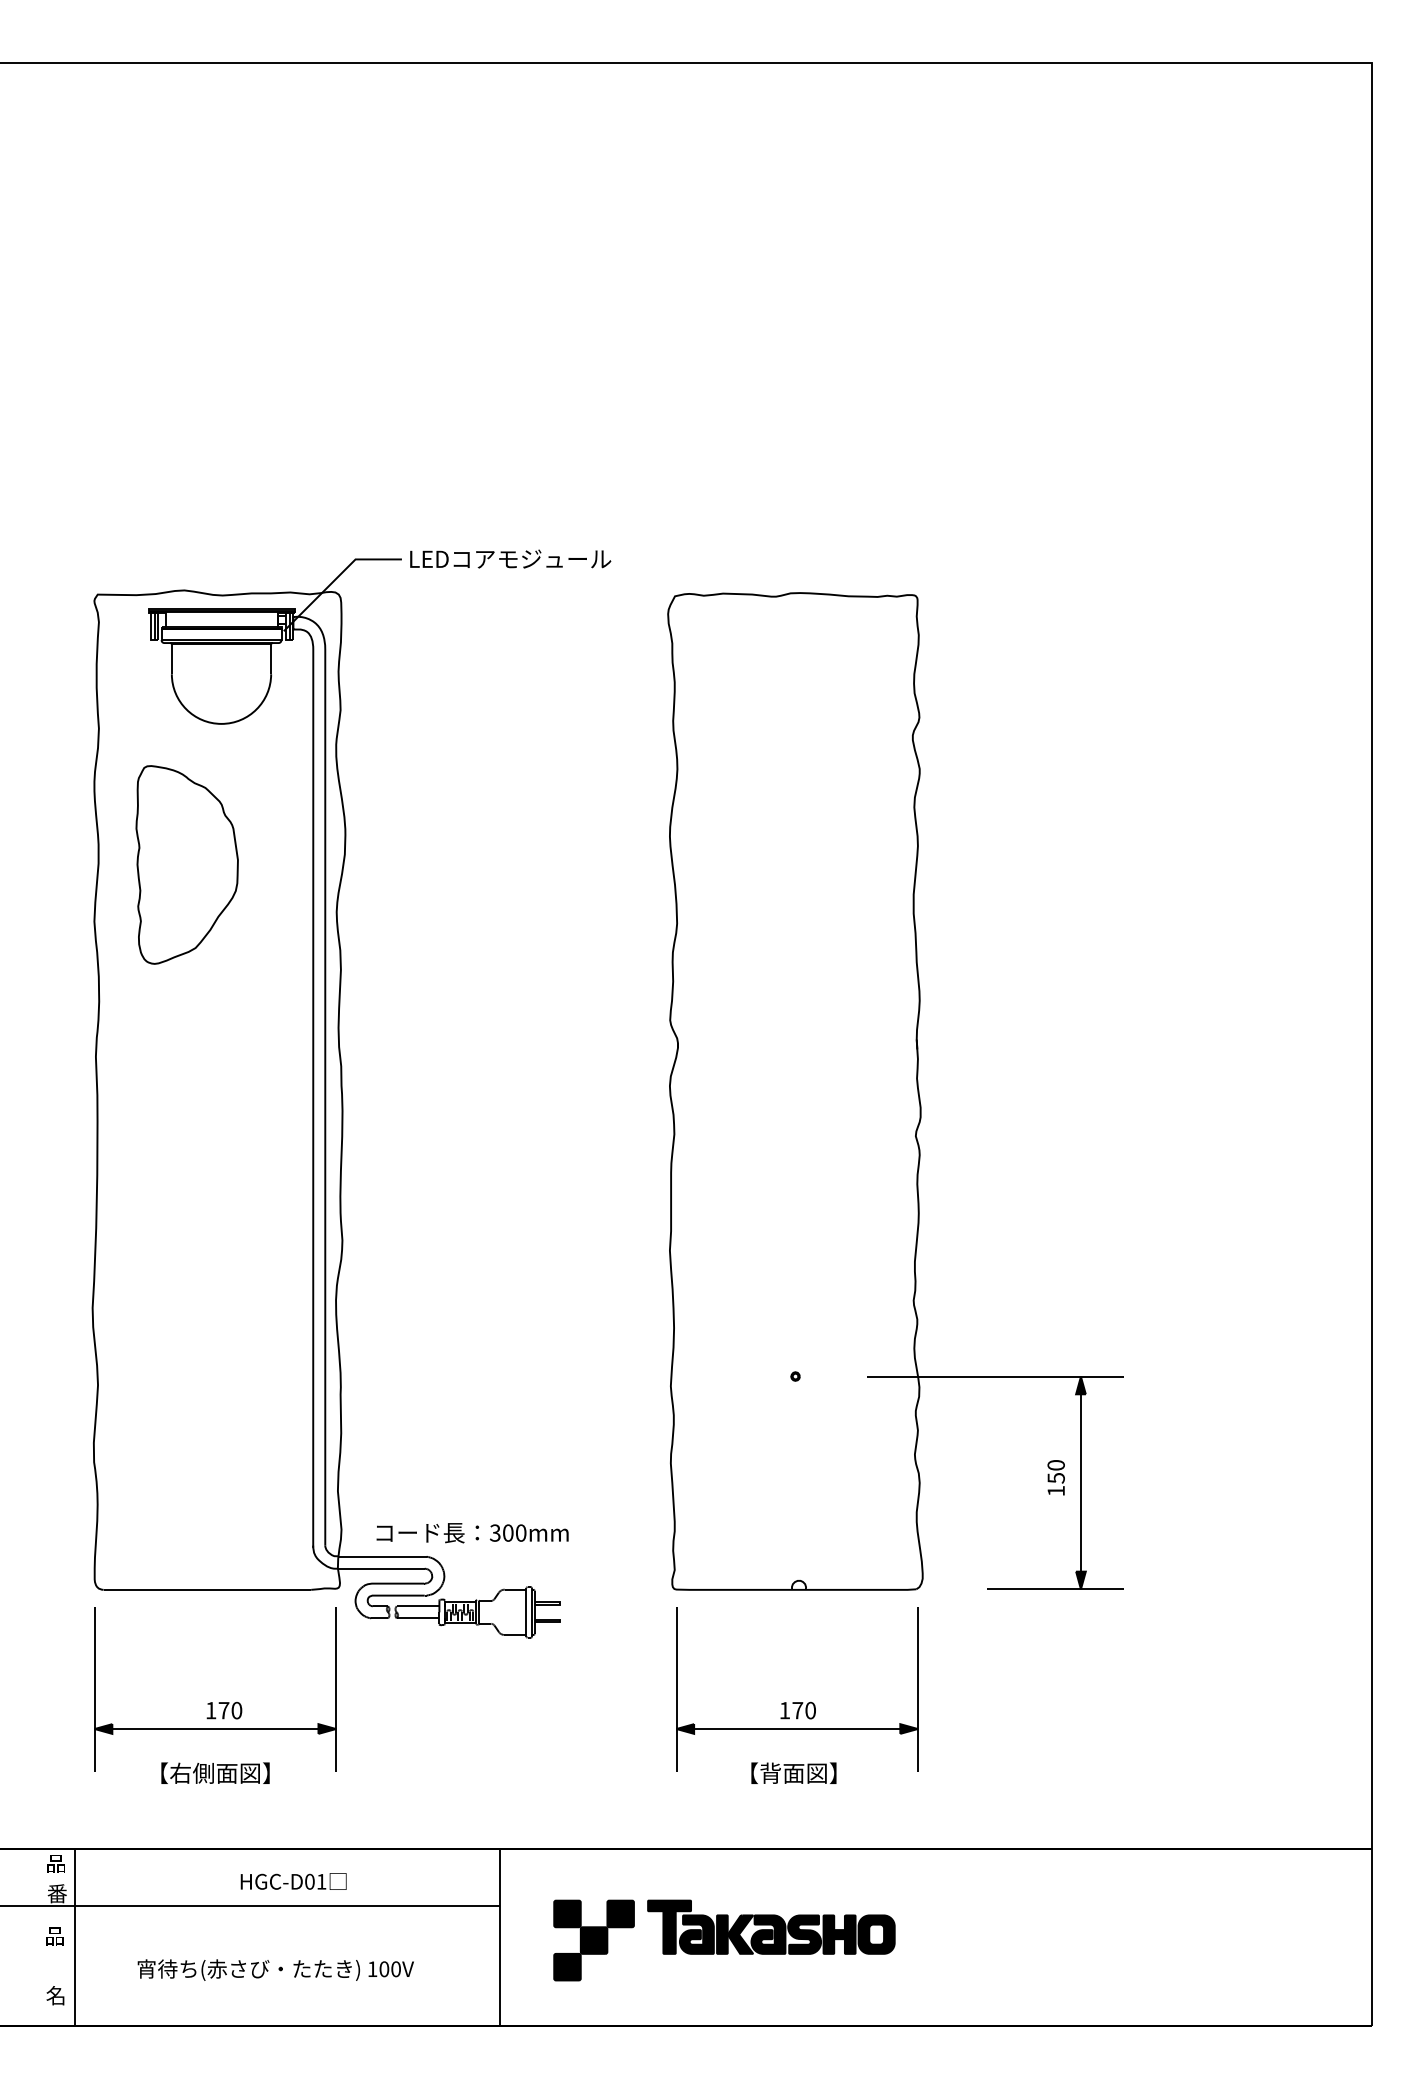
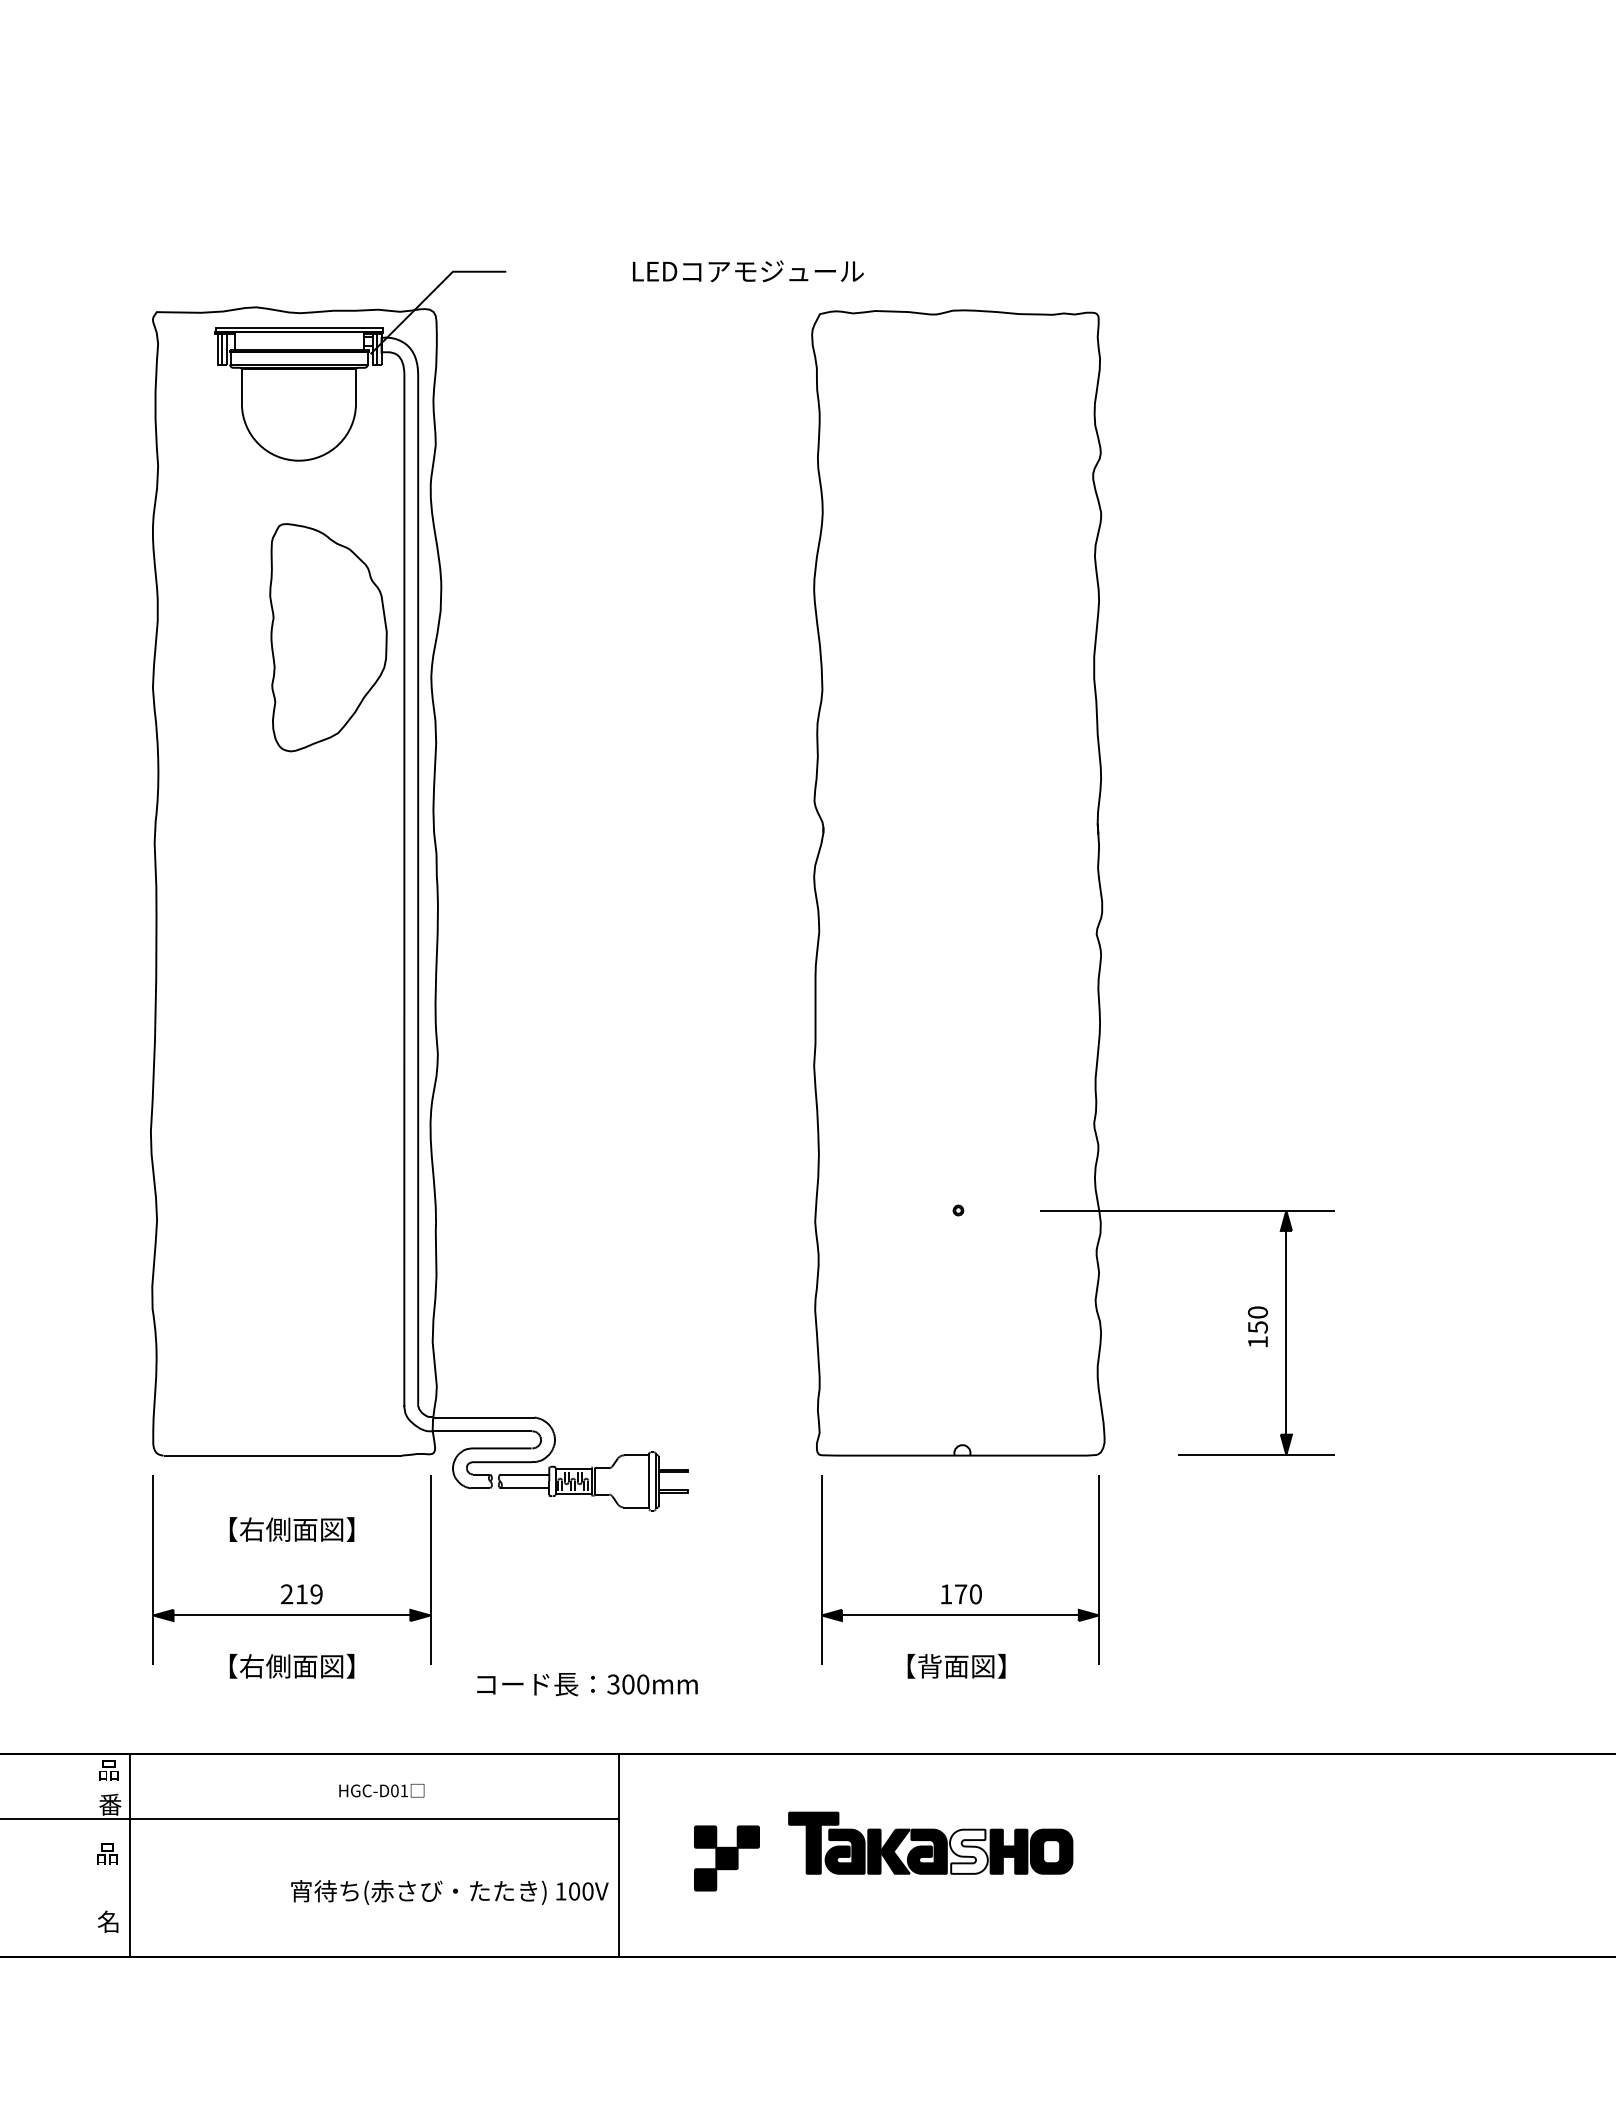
text: (510, 558) -> (748, 270), moved
part: (186, 864) -> (327, 637), moved
part: (472, 1533) -> (587, 1684), moved
part: (215, 1653) -> (292, 1528), added
text: (223, 1710) -> (301, 1594), 170 -> 219
part: (293, 1881) -> (381, 1790), size x0.7
fill: (804, 1934) -> (968, 1851), removed
part: (593, 1940) -> (726, 1858), size x0.7
part: (275, 1969) -> (449, 1891), moved

